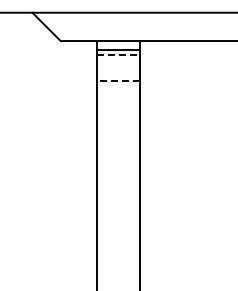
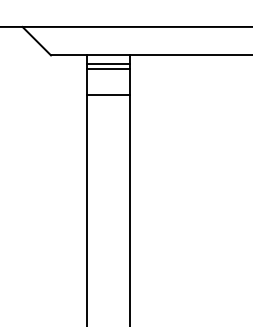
line: (119, 54) -> (109, 68), dashed -> solid
line: (118, 81) -> (108, 95), dashed -> solid

